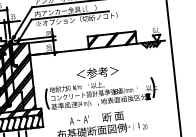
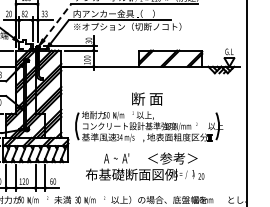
line: (23, 22) -> (57, 22), solid -> dashed
text: (97, 72) -> (146, 98), ＜参考＞ -> 断 面
text: (121, 115) -> (172, 158), 断 面 -> ＜参考＞

